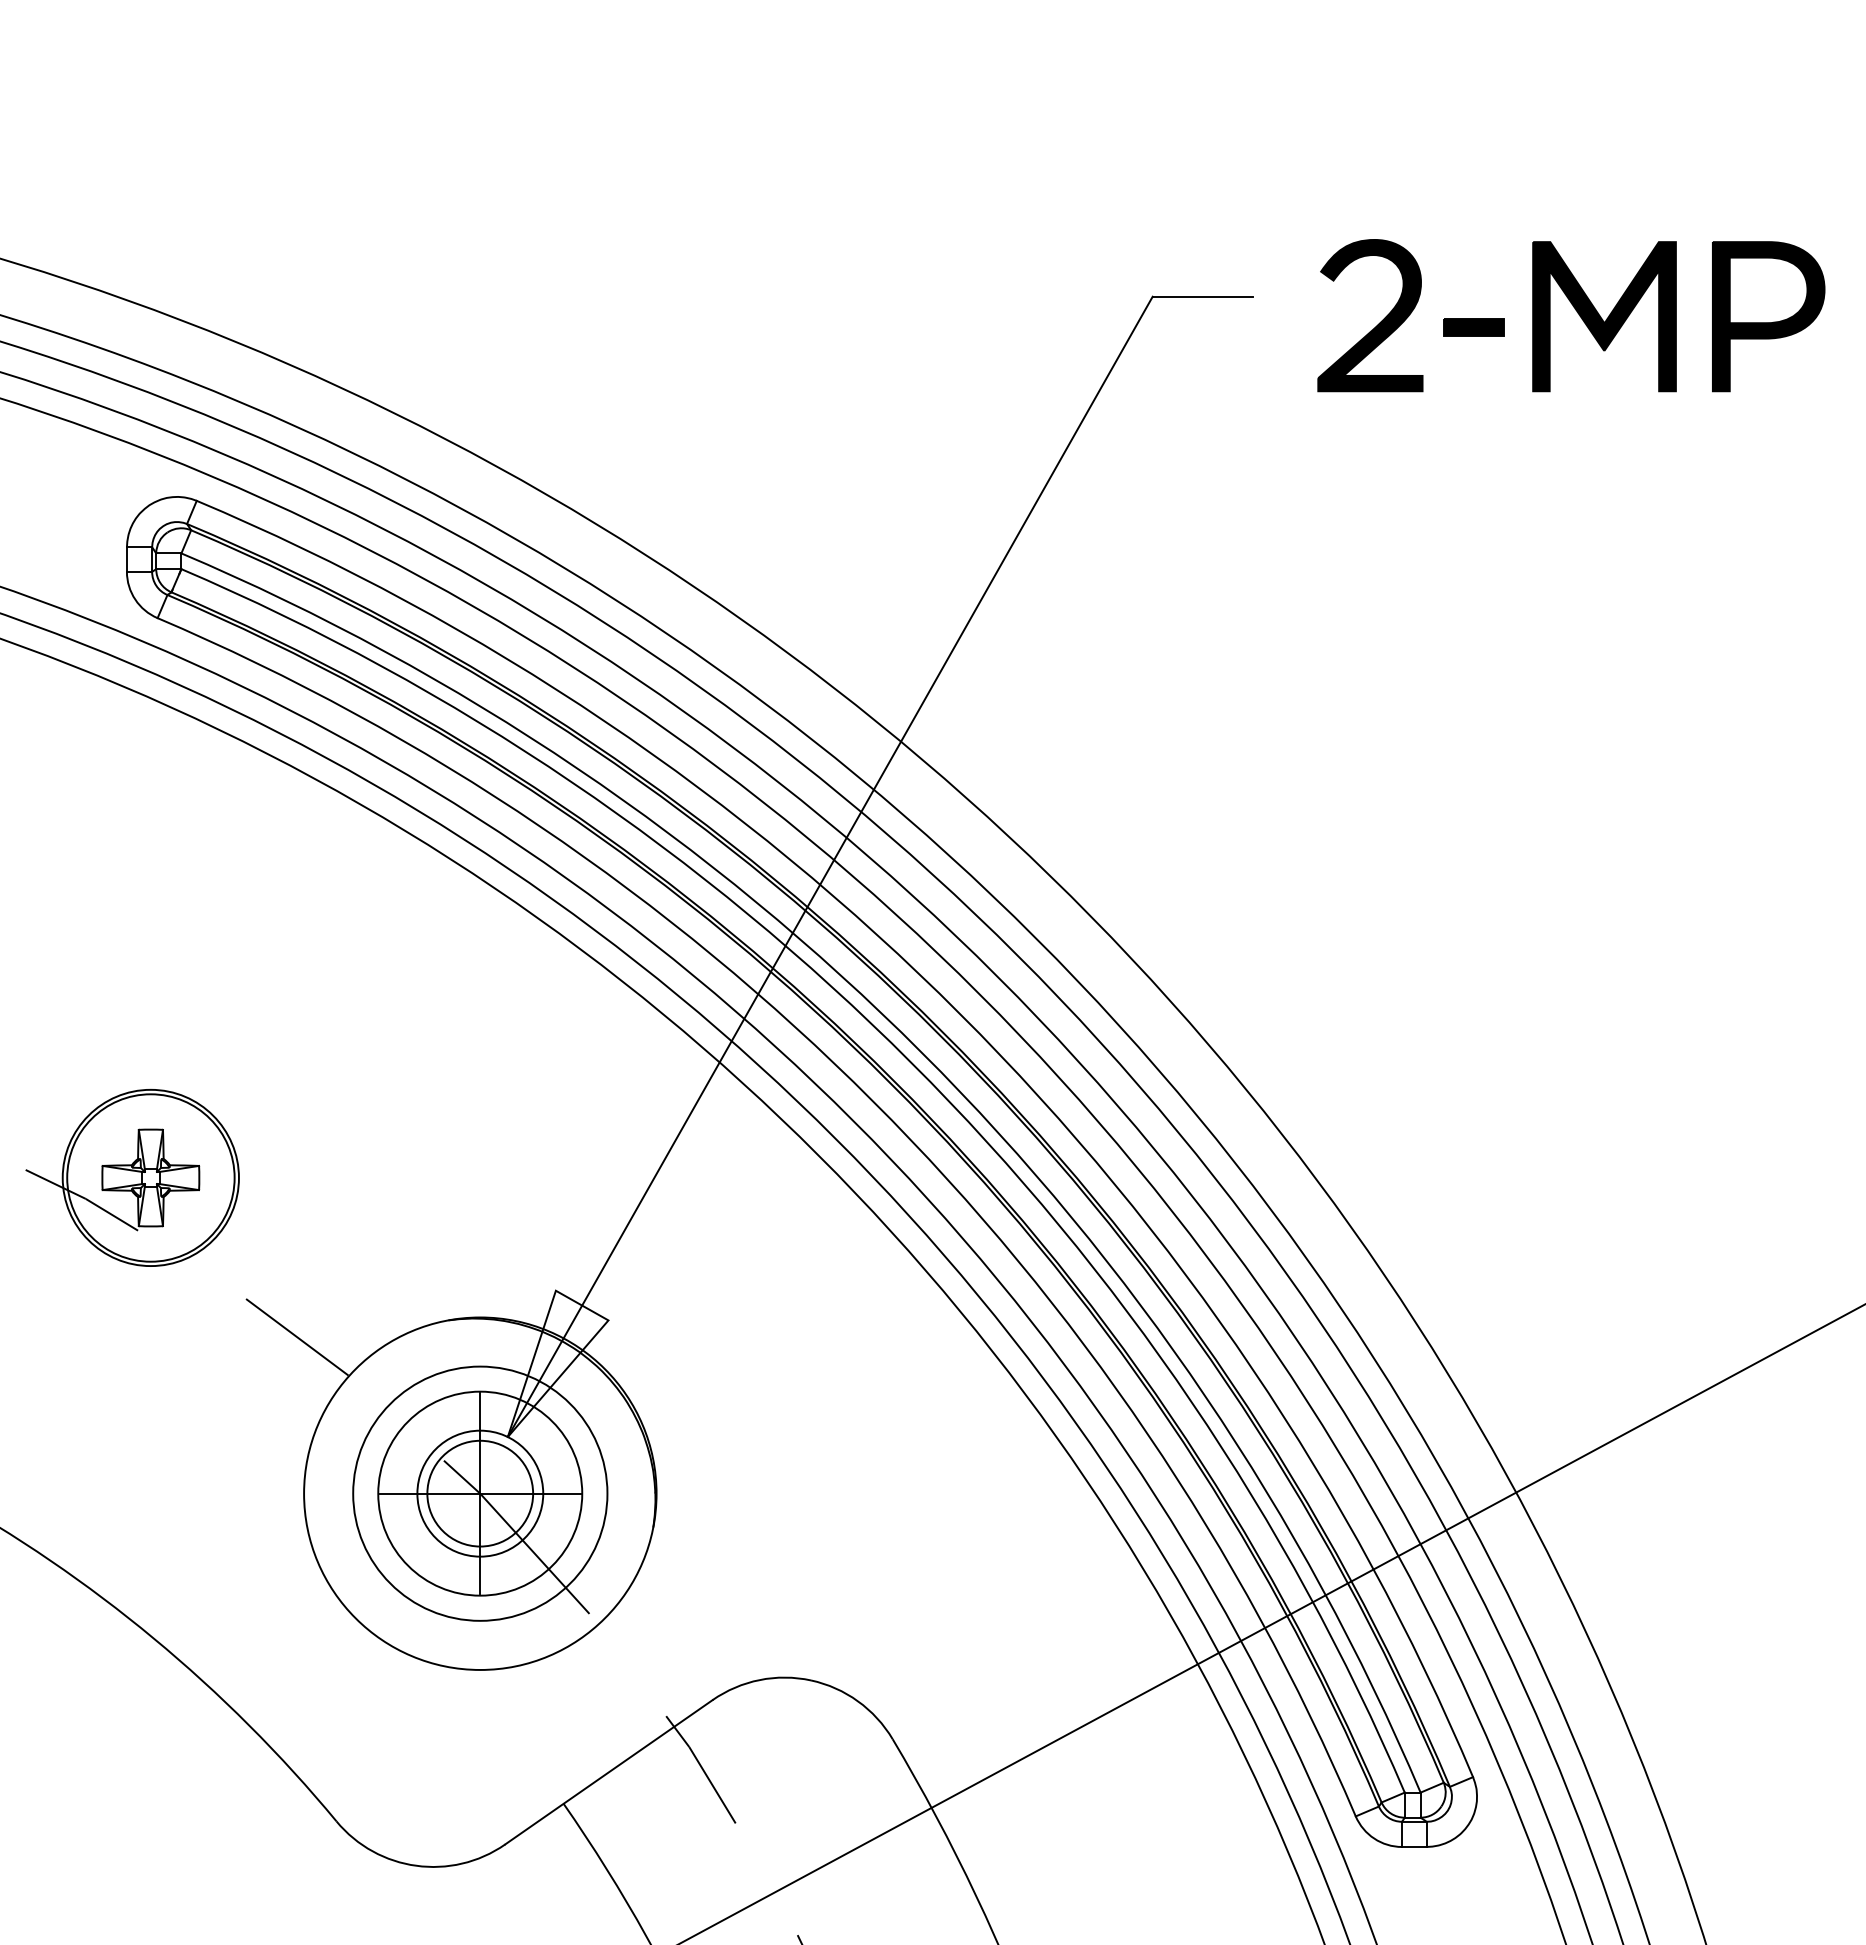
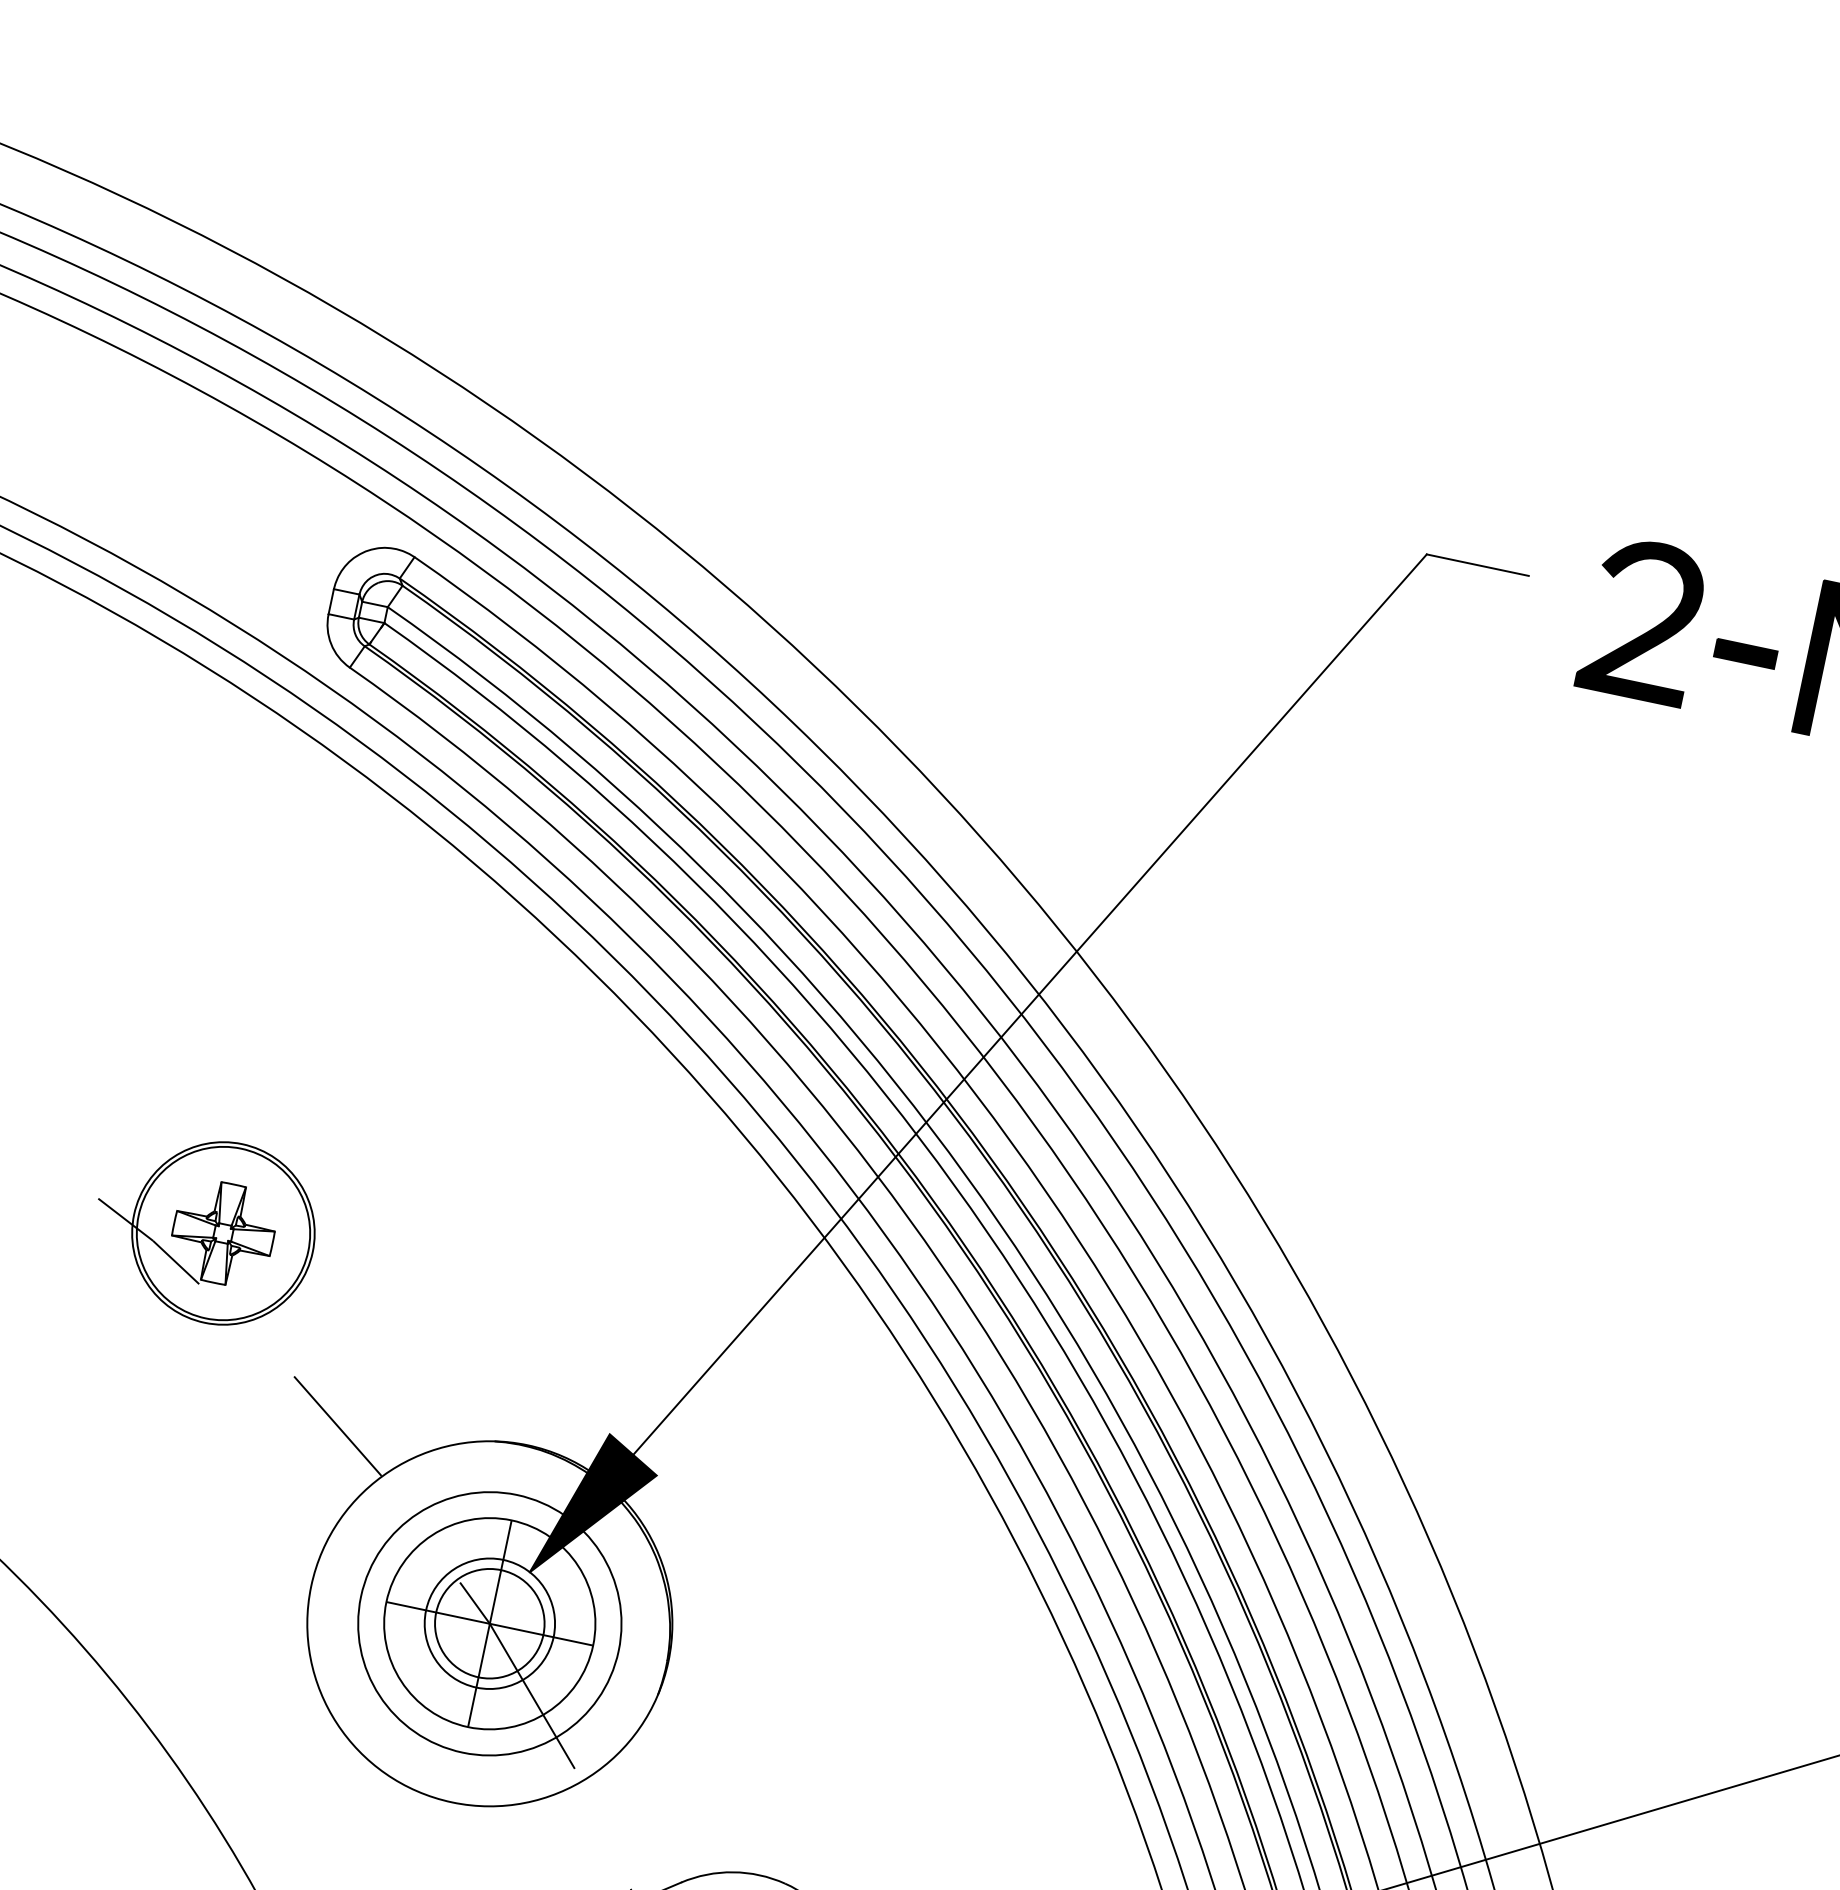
fill: (557, 1363) -> (595, 1508), added

